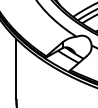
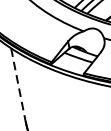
line: (16, 68) -> (18, 84), solid -> dashed

